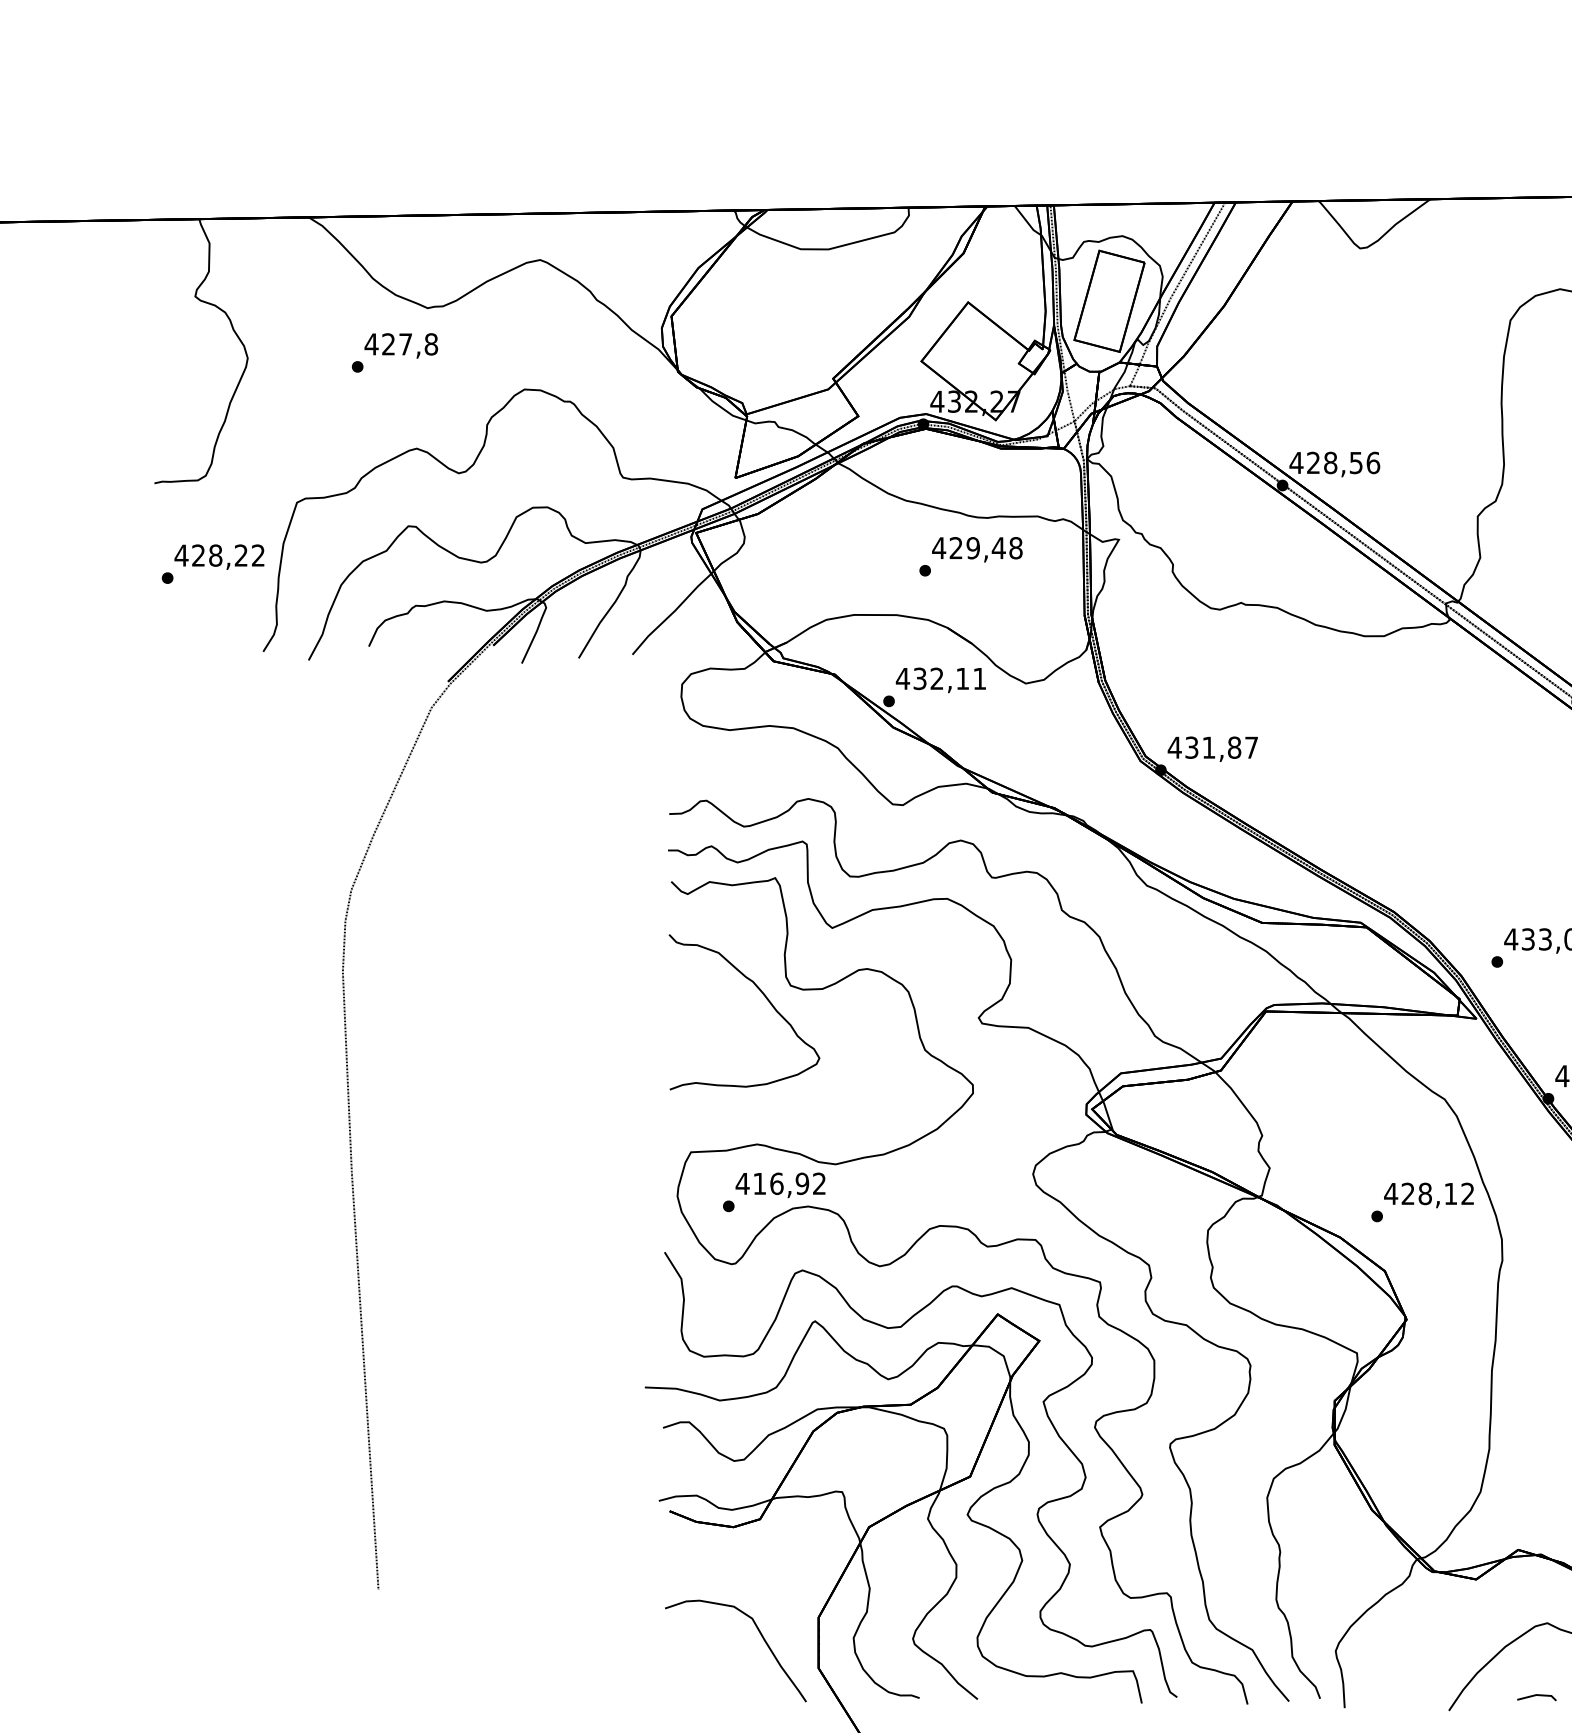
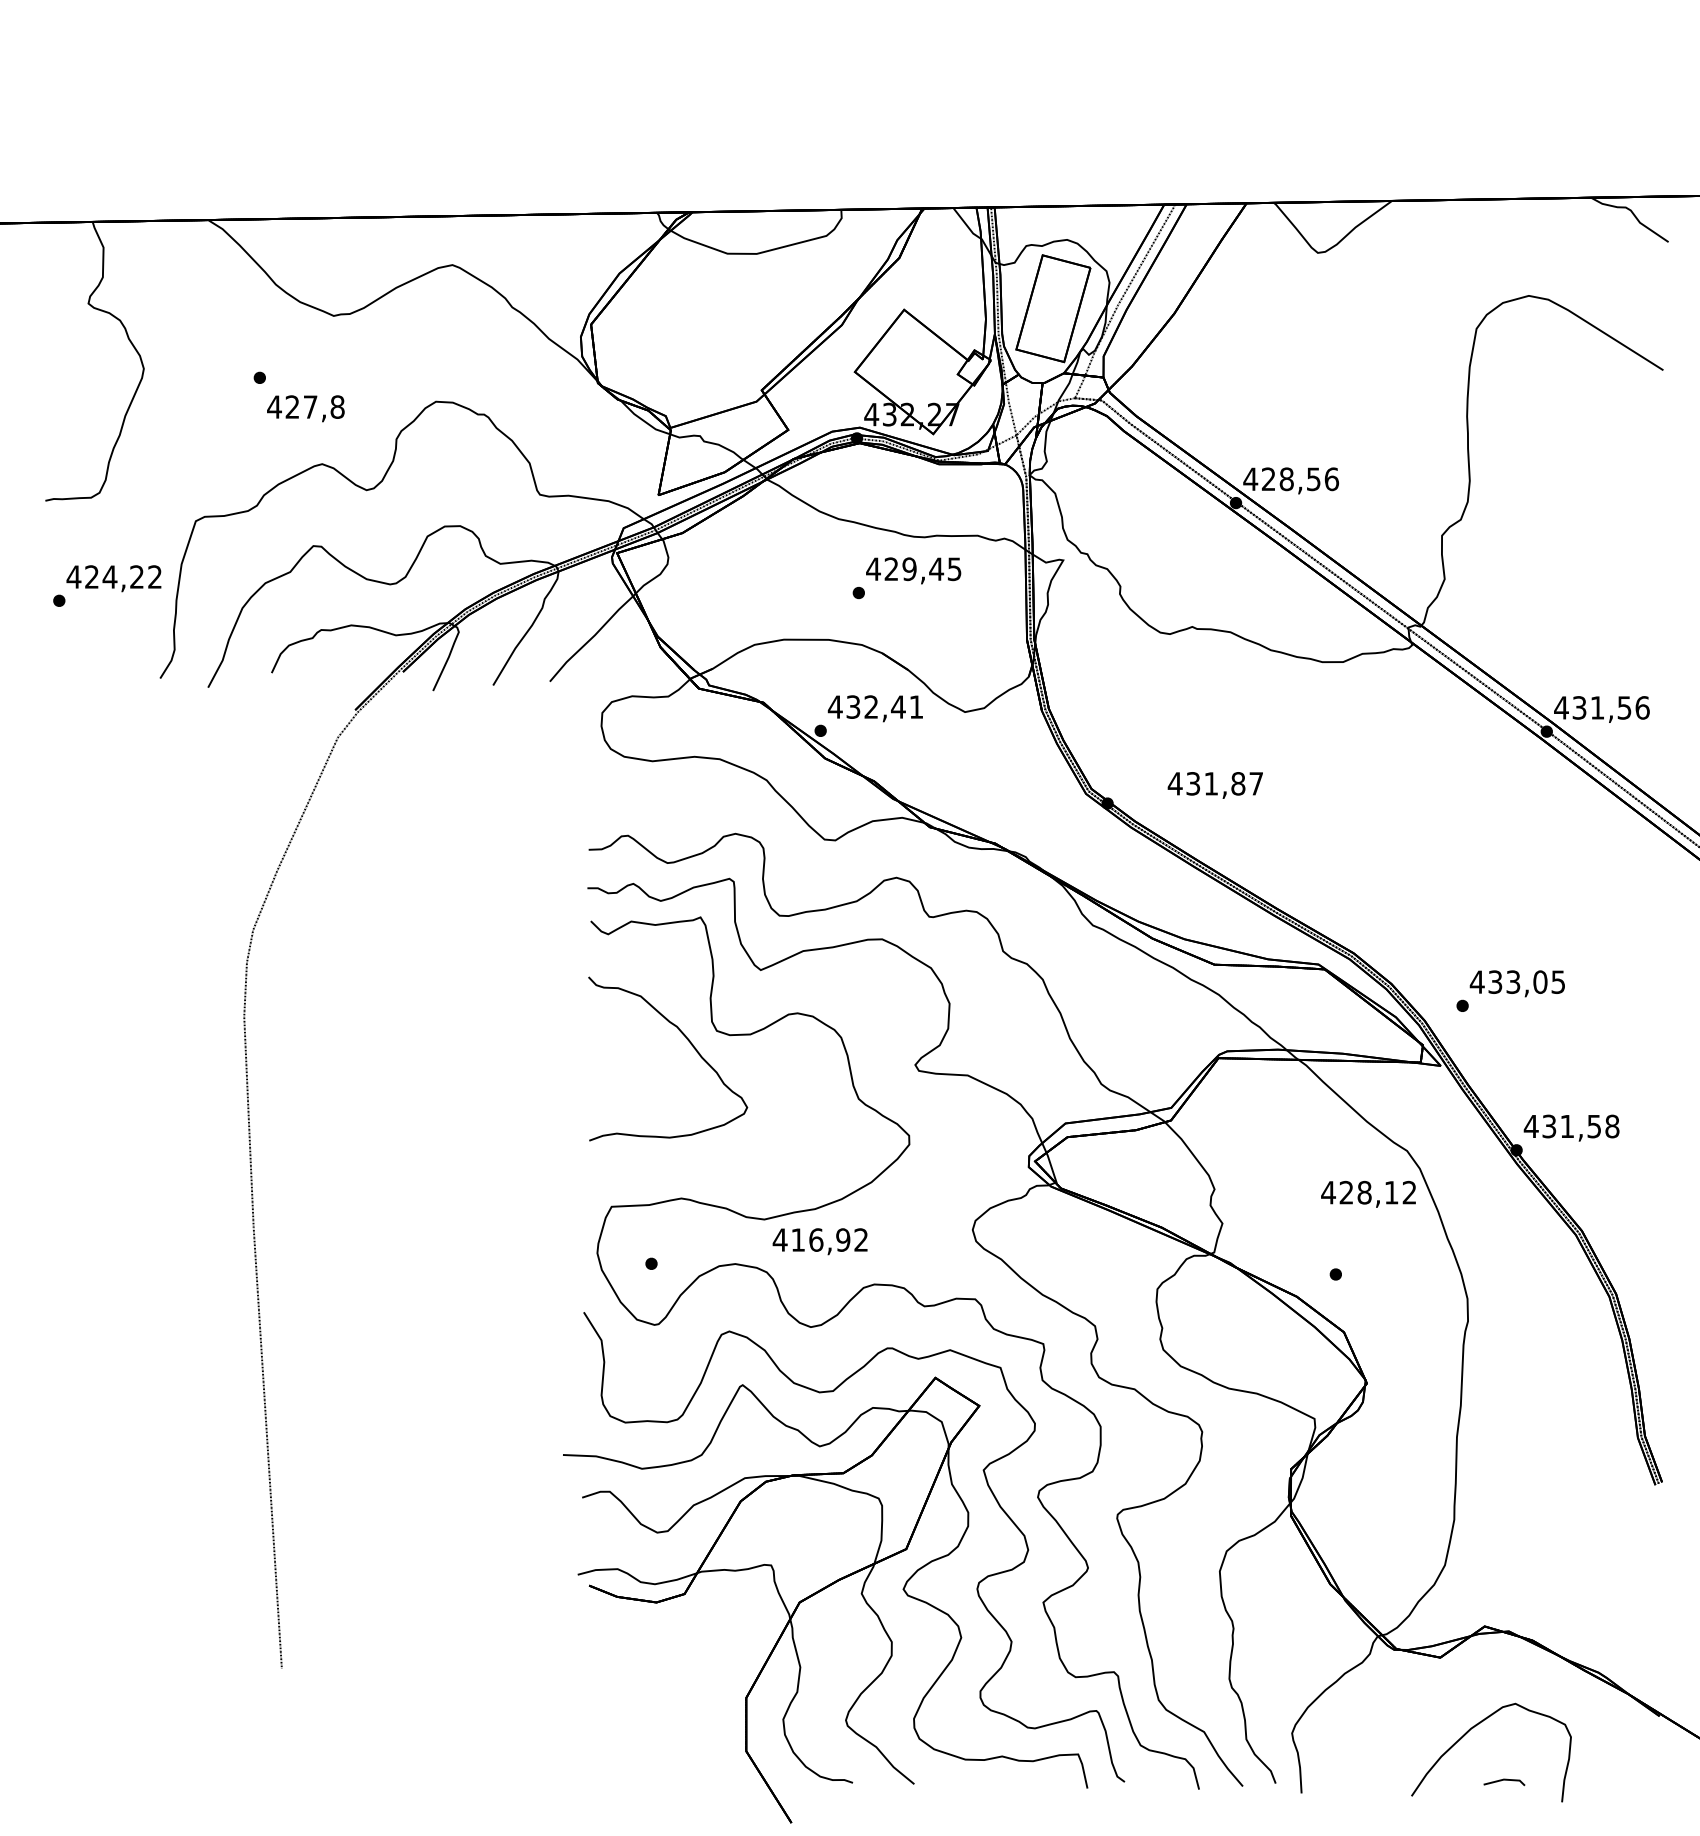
text: (400, 345) -> (305, 408), moved
text: (1015, 548) -> (954, 569), 429,48 -> 429,45
text: (215, 555) -> (109, 576), 428,22 -> 424,22
text: (962, 678) -> (898, 706), 432,11 -> 432,41
text: (1211, 749) -> (1214, 785), moved
text: (779, 1185) -> (819, 1241), moved
text: (1428, 1194) -> (1368, 1193), moved
part: (760, 1636) -> (685, 1717), removed

